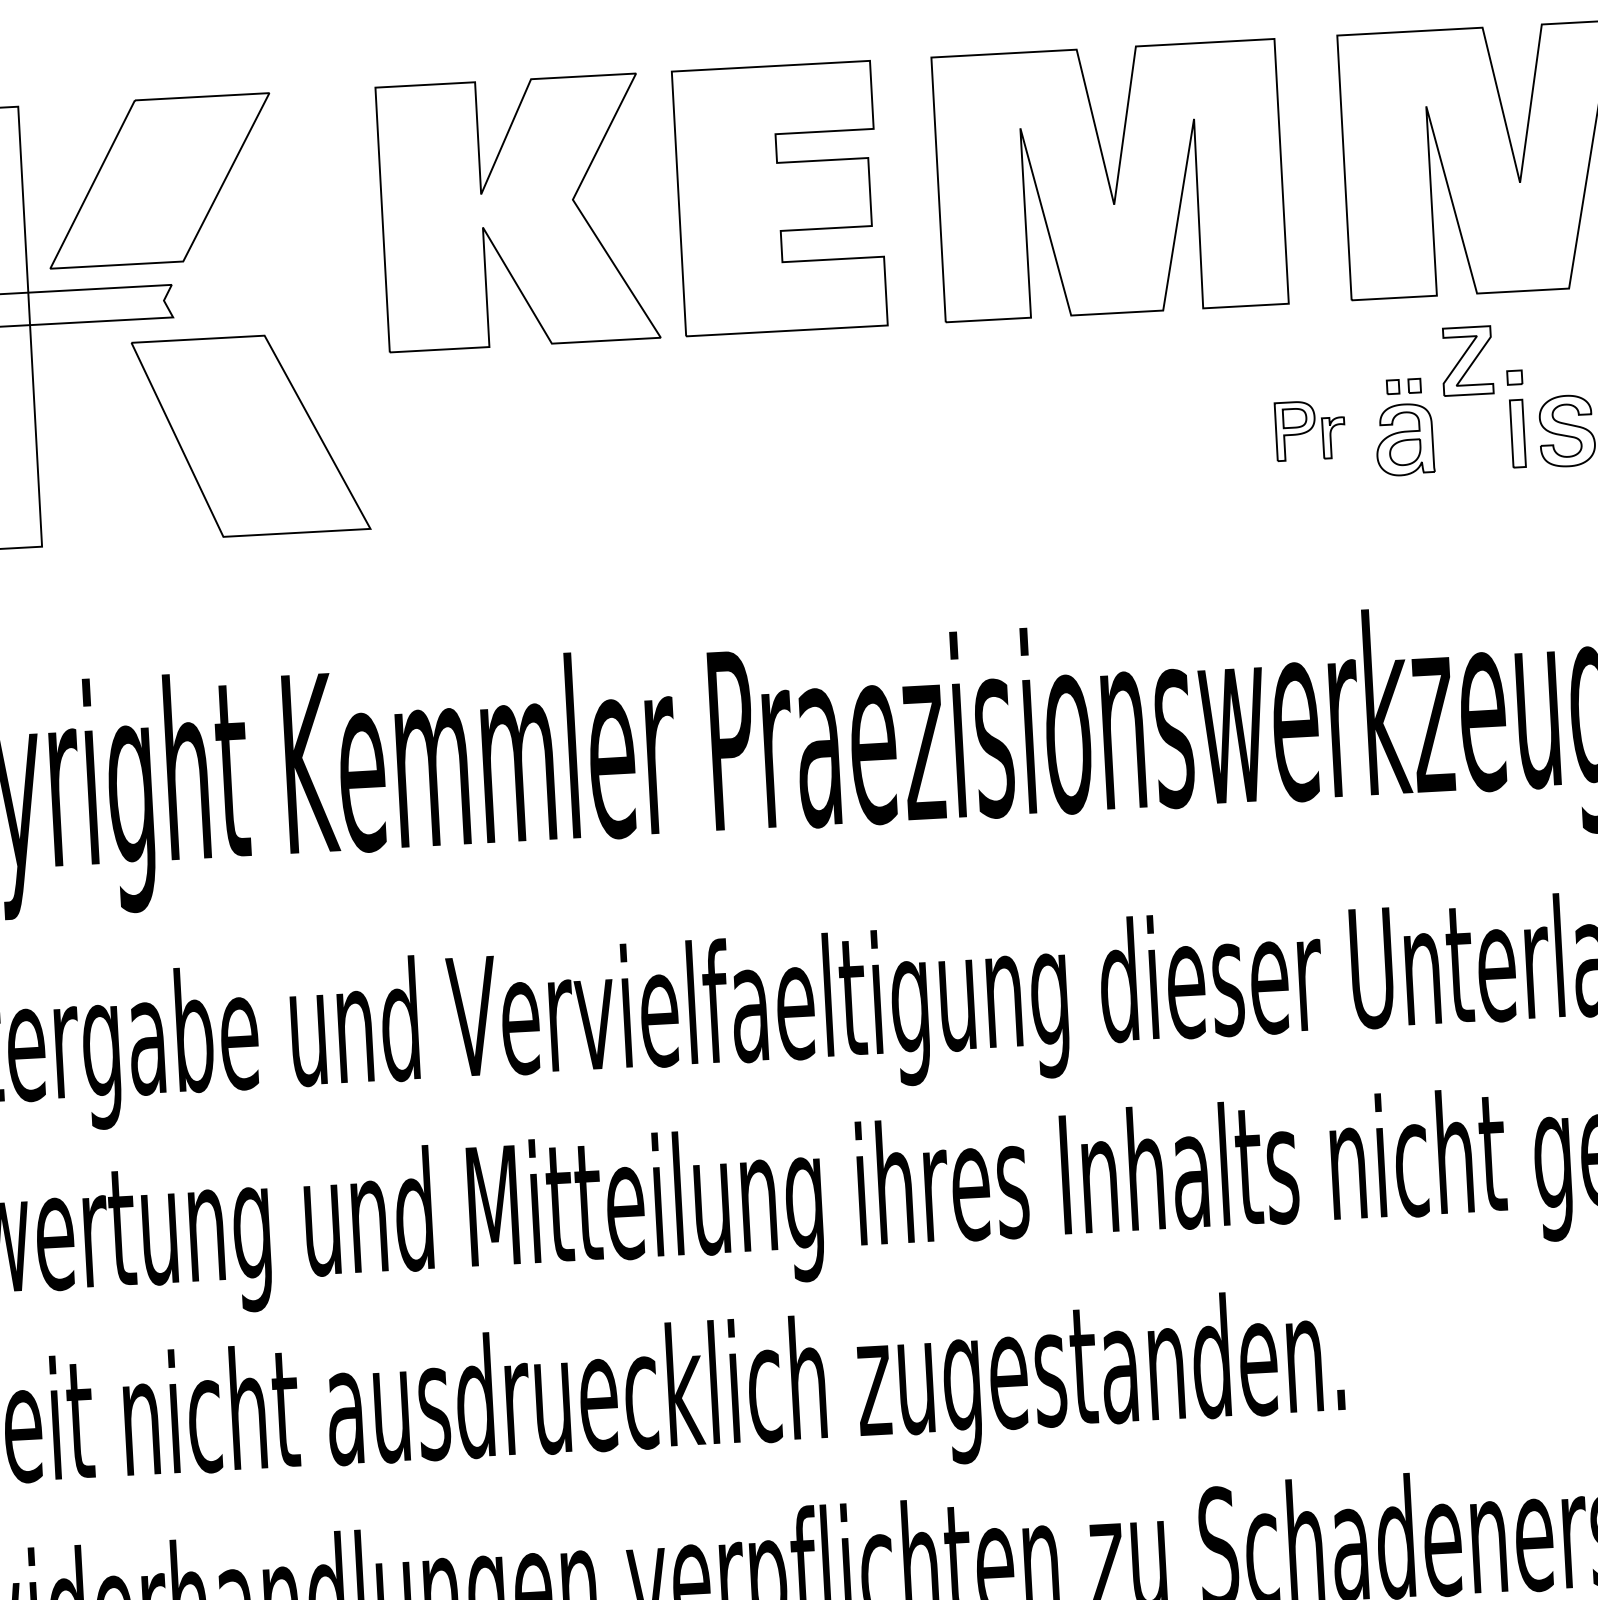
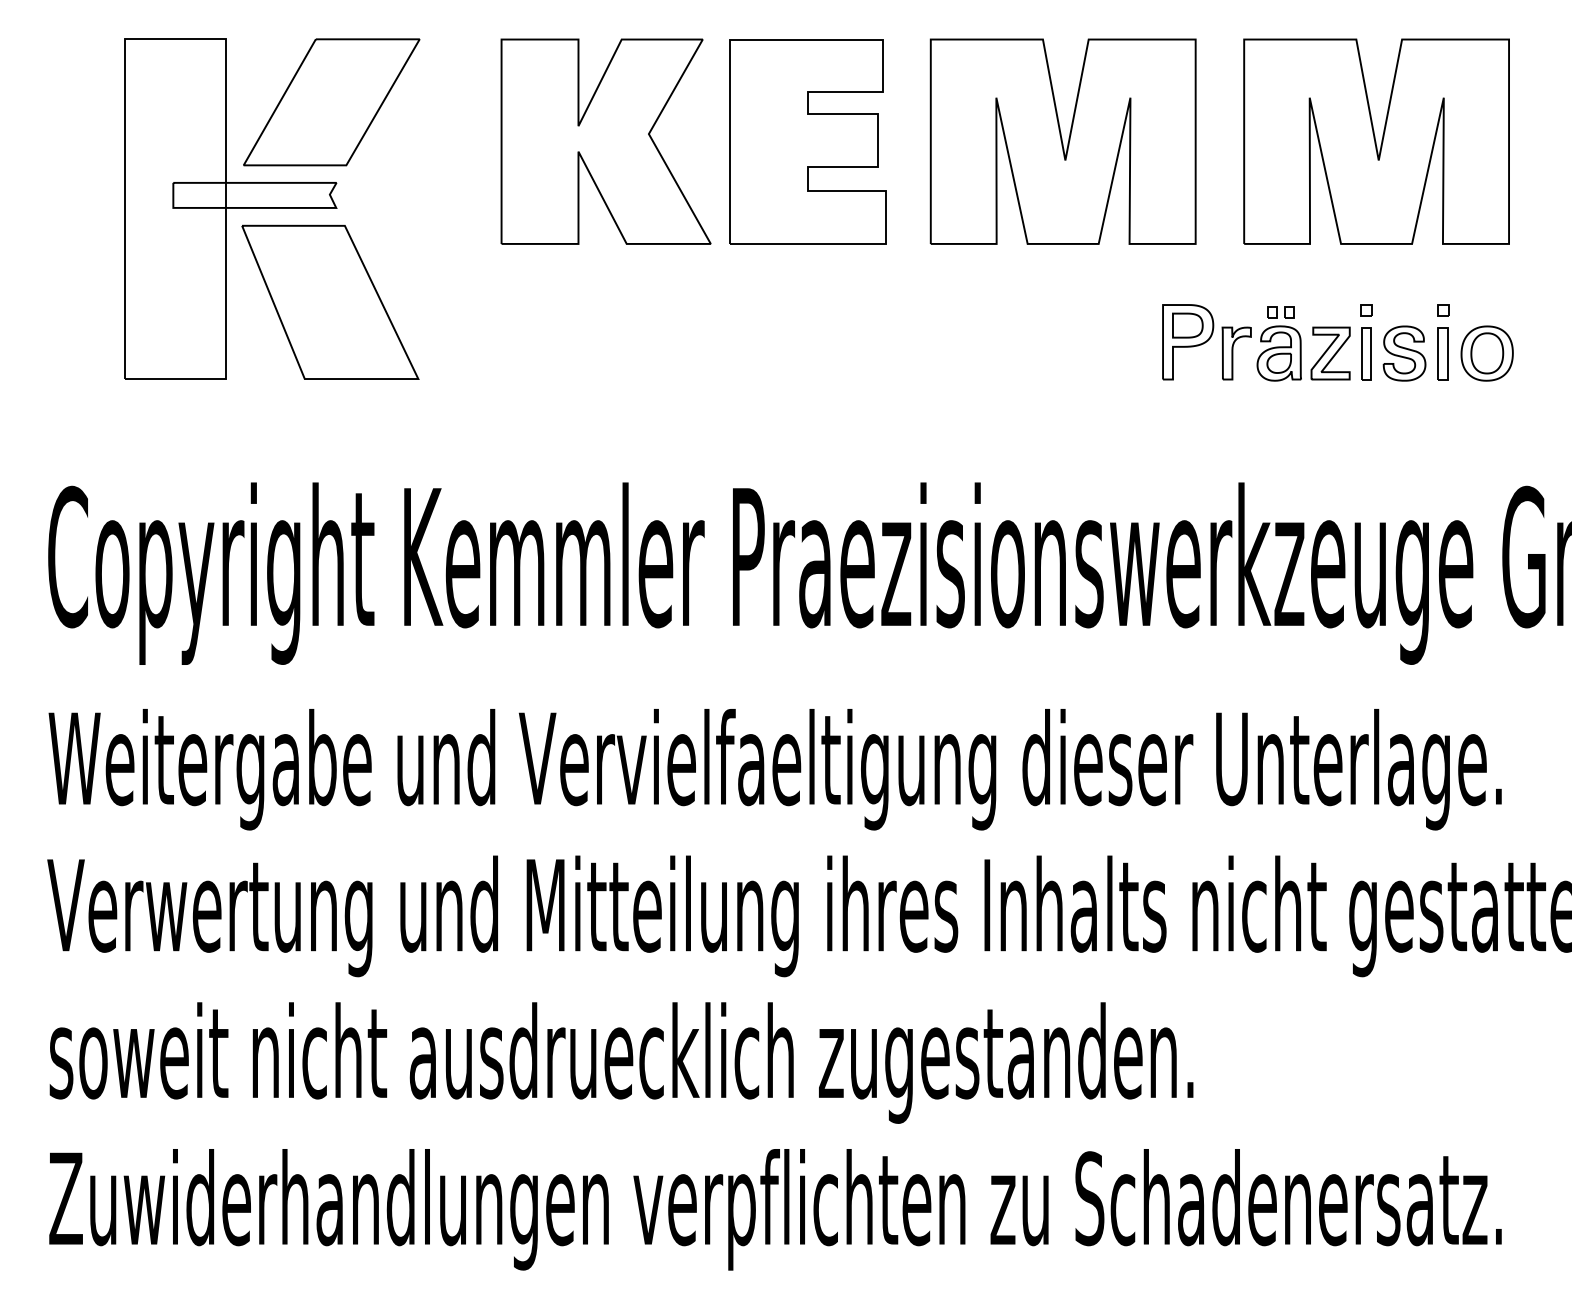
part: (1467, 361) -> (1330, 353), moved
part: (1309, 430) -> (1206, 342), size x1.67
part: (251, 434) -> (330, 301), moved

